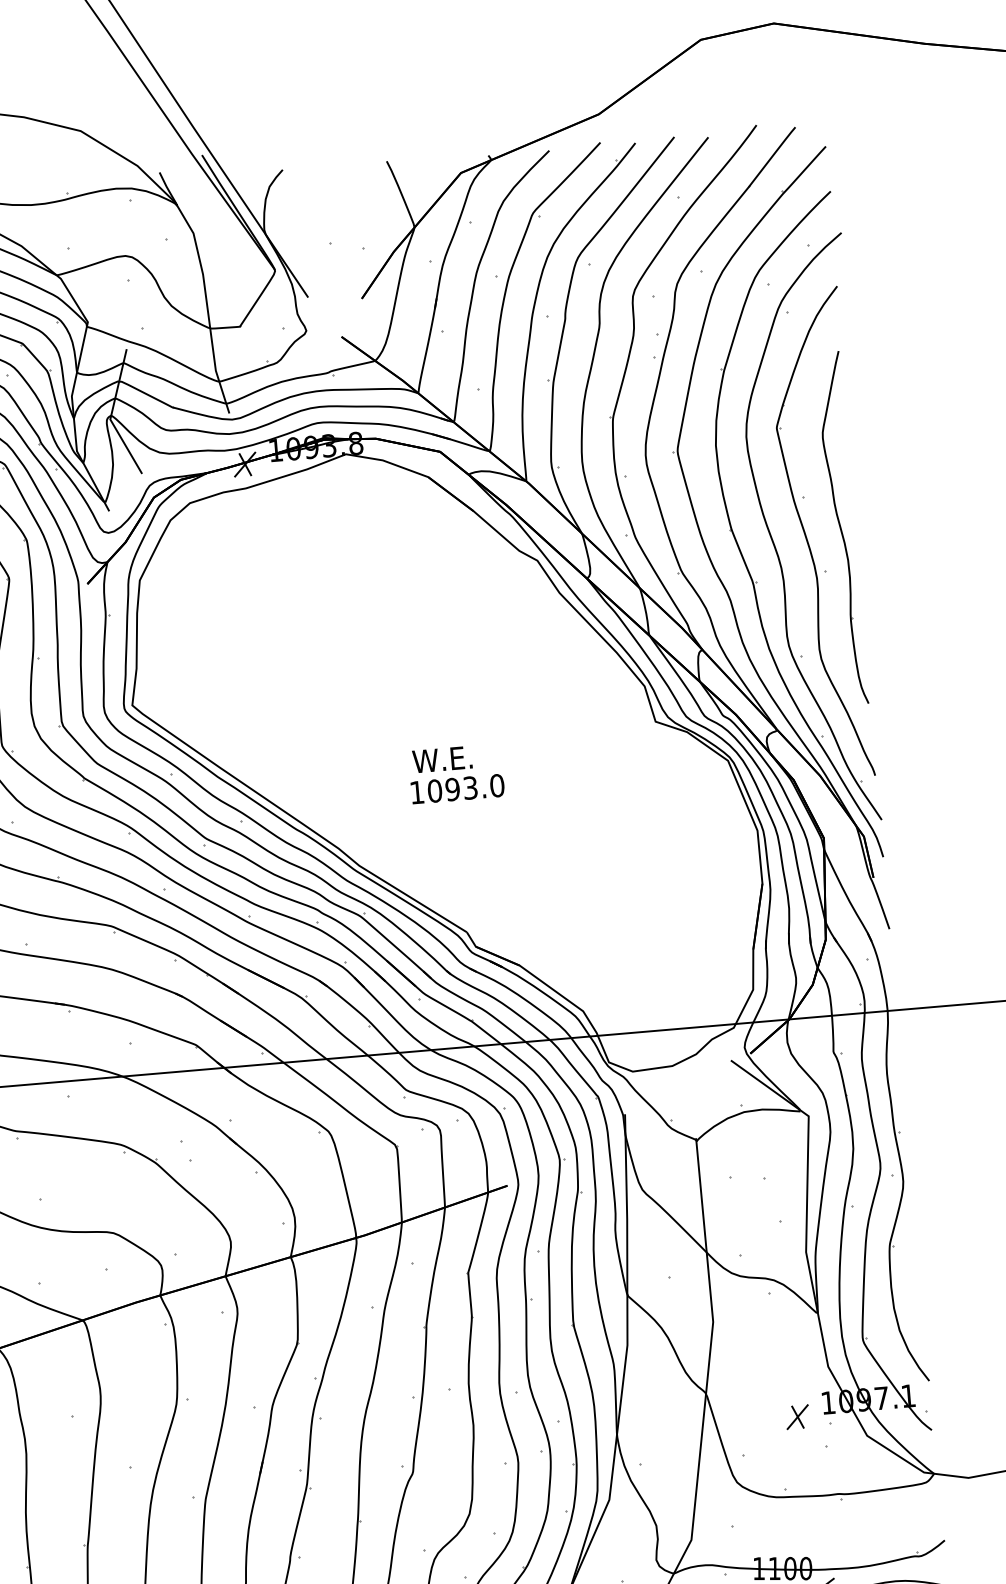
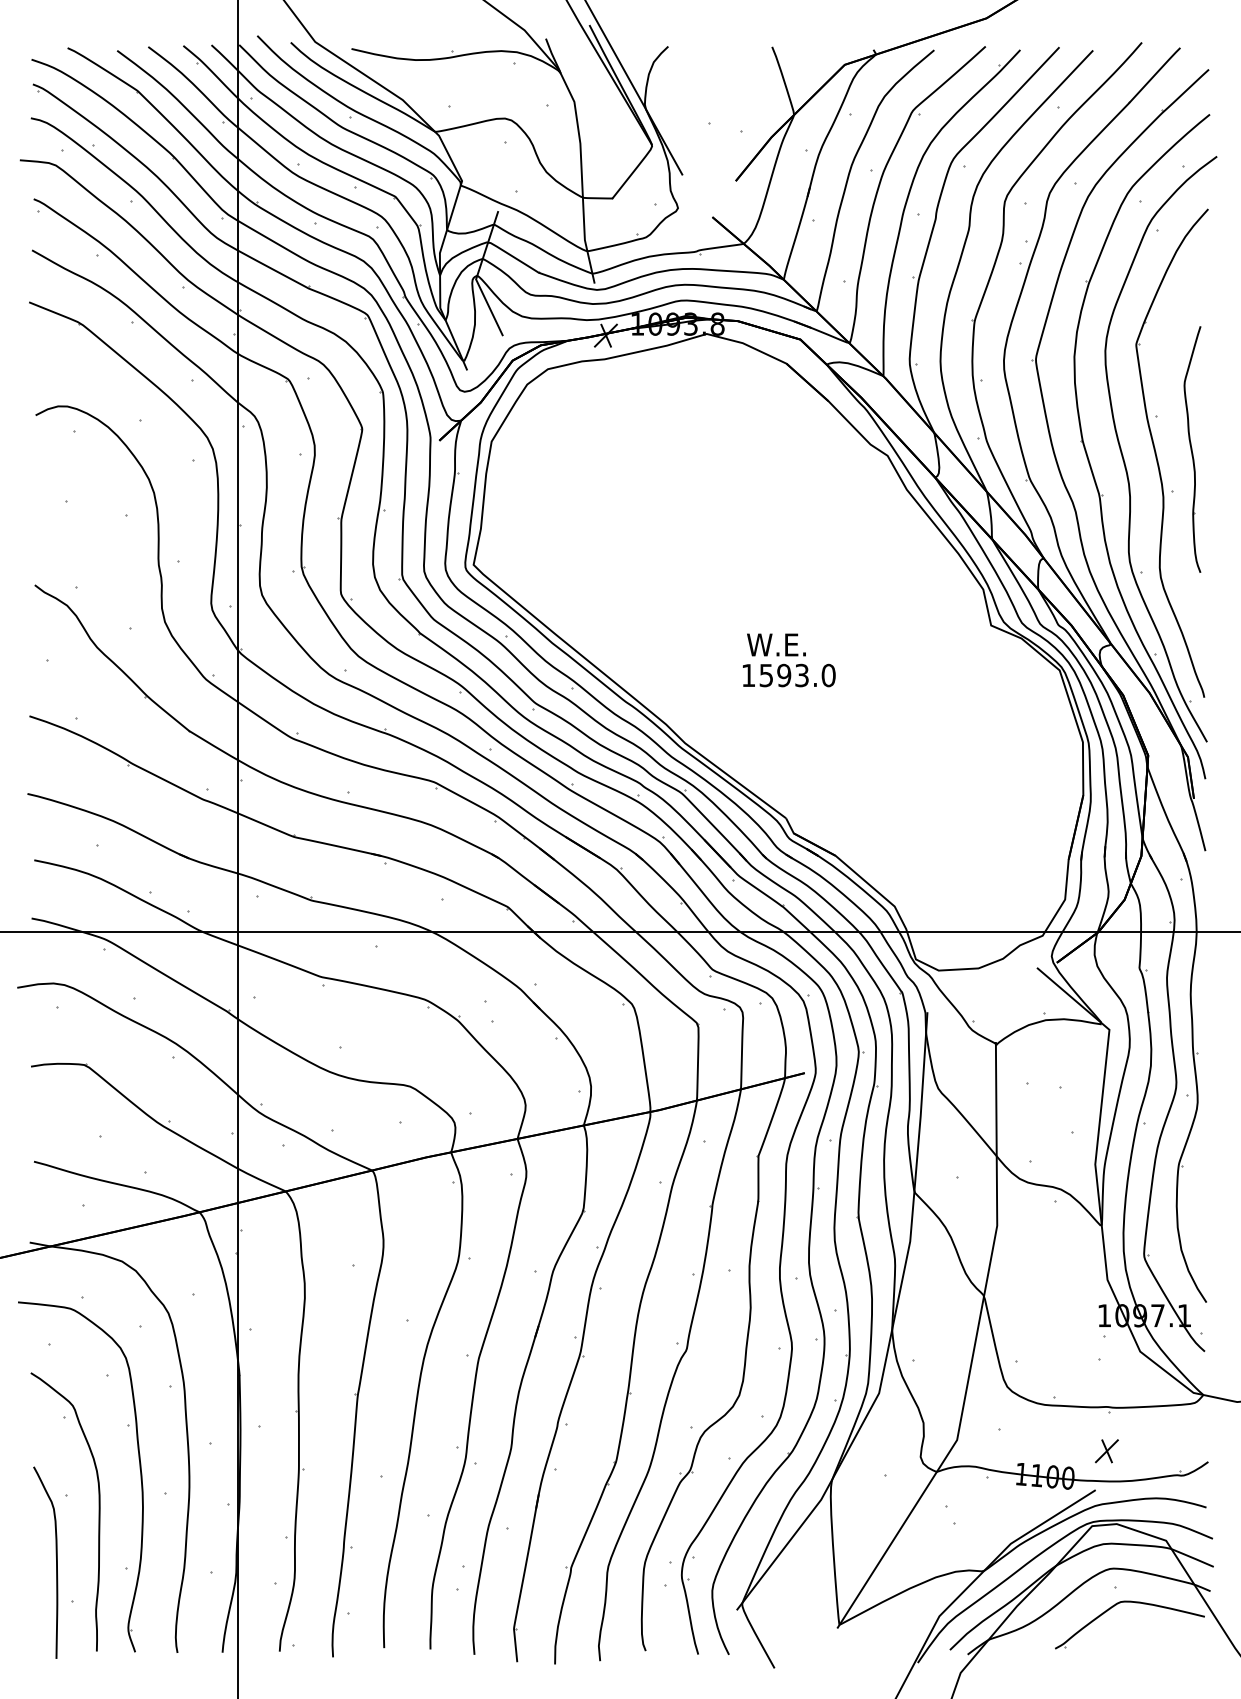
part: (842, 528) -> (1192, 449), size x0.7
text: (435, 791) -> (766, 675), 1093.0 -> 1593.0
part: (797, 1417) -> (1106, 1451), moved

